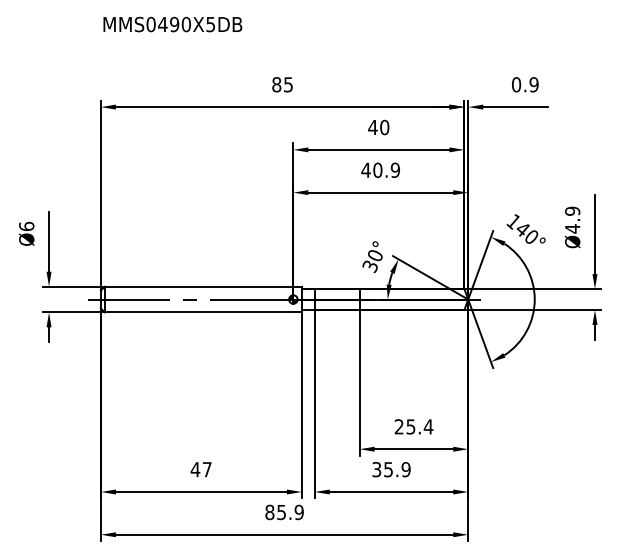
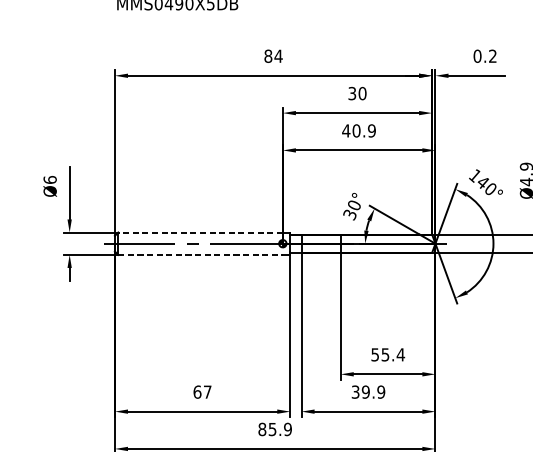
text: (288, 84) -> (278, 56), 85 -> 84
text: (533, 84) -> (492, 56), 0.9 -> 0.2
text: (372, 127) -> (351, 93), 40 -> 30
line: (198, 286) -> (200, 232), solid -> dashed
line: (199, 312) -> (200, 255), solid -> dashed
text: (398, 426) -> (374, 354), 25.4 -> 55.4
text: (195, 469) -> (197, 392), 47 -> 67
text: (388, 469) -> (365, 392), 35.9 -> 39.9

